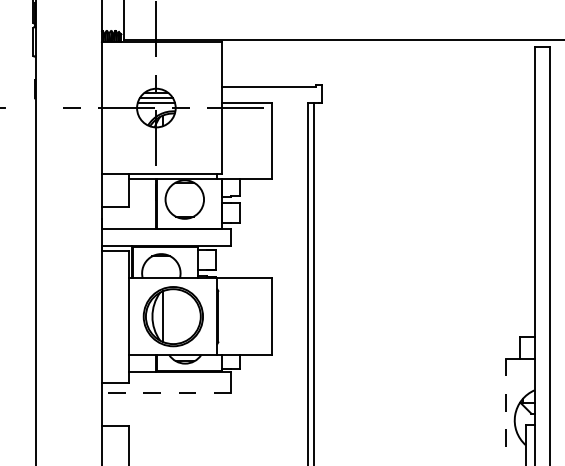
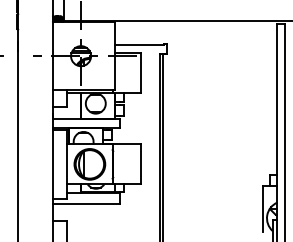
line: (166, 392) -> (86, 203), dashed -> solid
line: (506, 403) -> (262, 209), dashed -> solid

